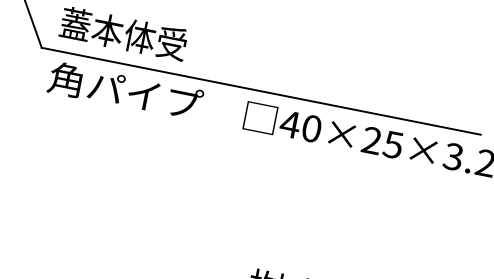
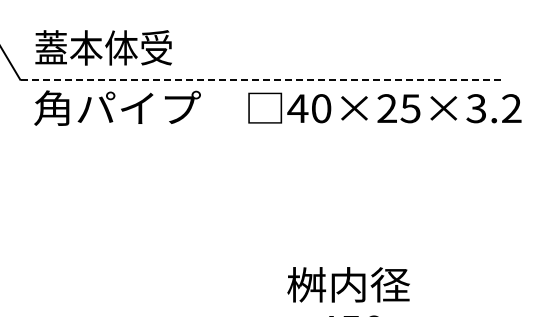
line: (260, 90) -> (259, 79), solid -> dashed

